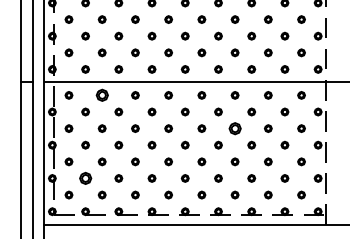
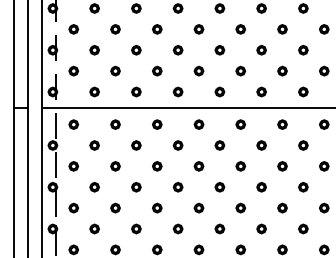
part: (101, 95) -> (114, 124), size x0.62
part: (234, 128) -> (281, 166), size x0.62
part: (85, 178) -> (94, 229), size x0.62

